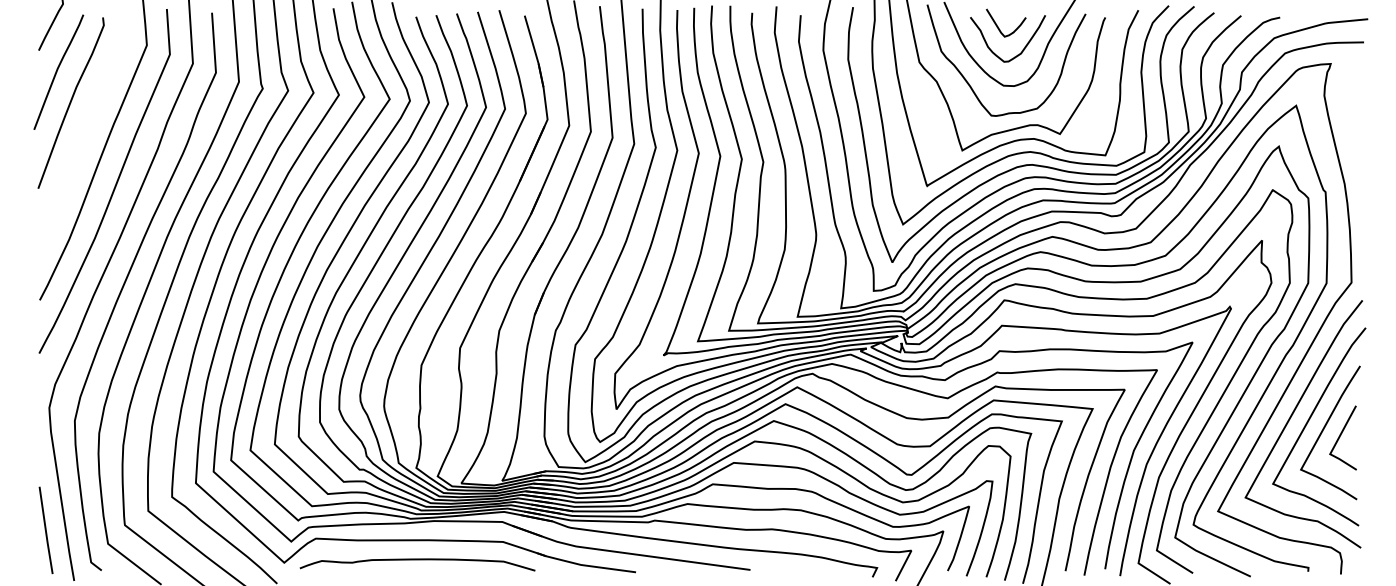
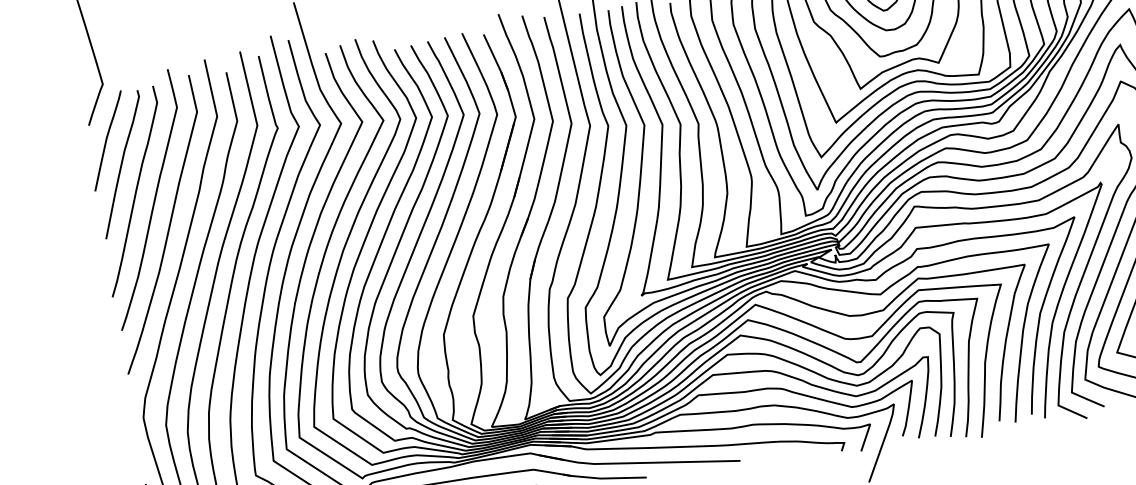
curve: (81, 137) -> (135, 191), added

